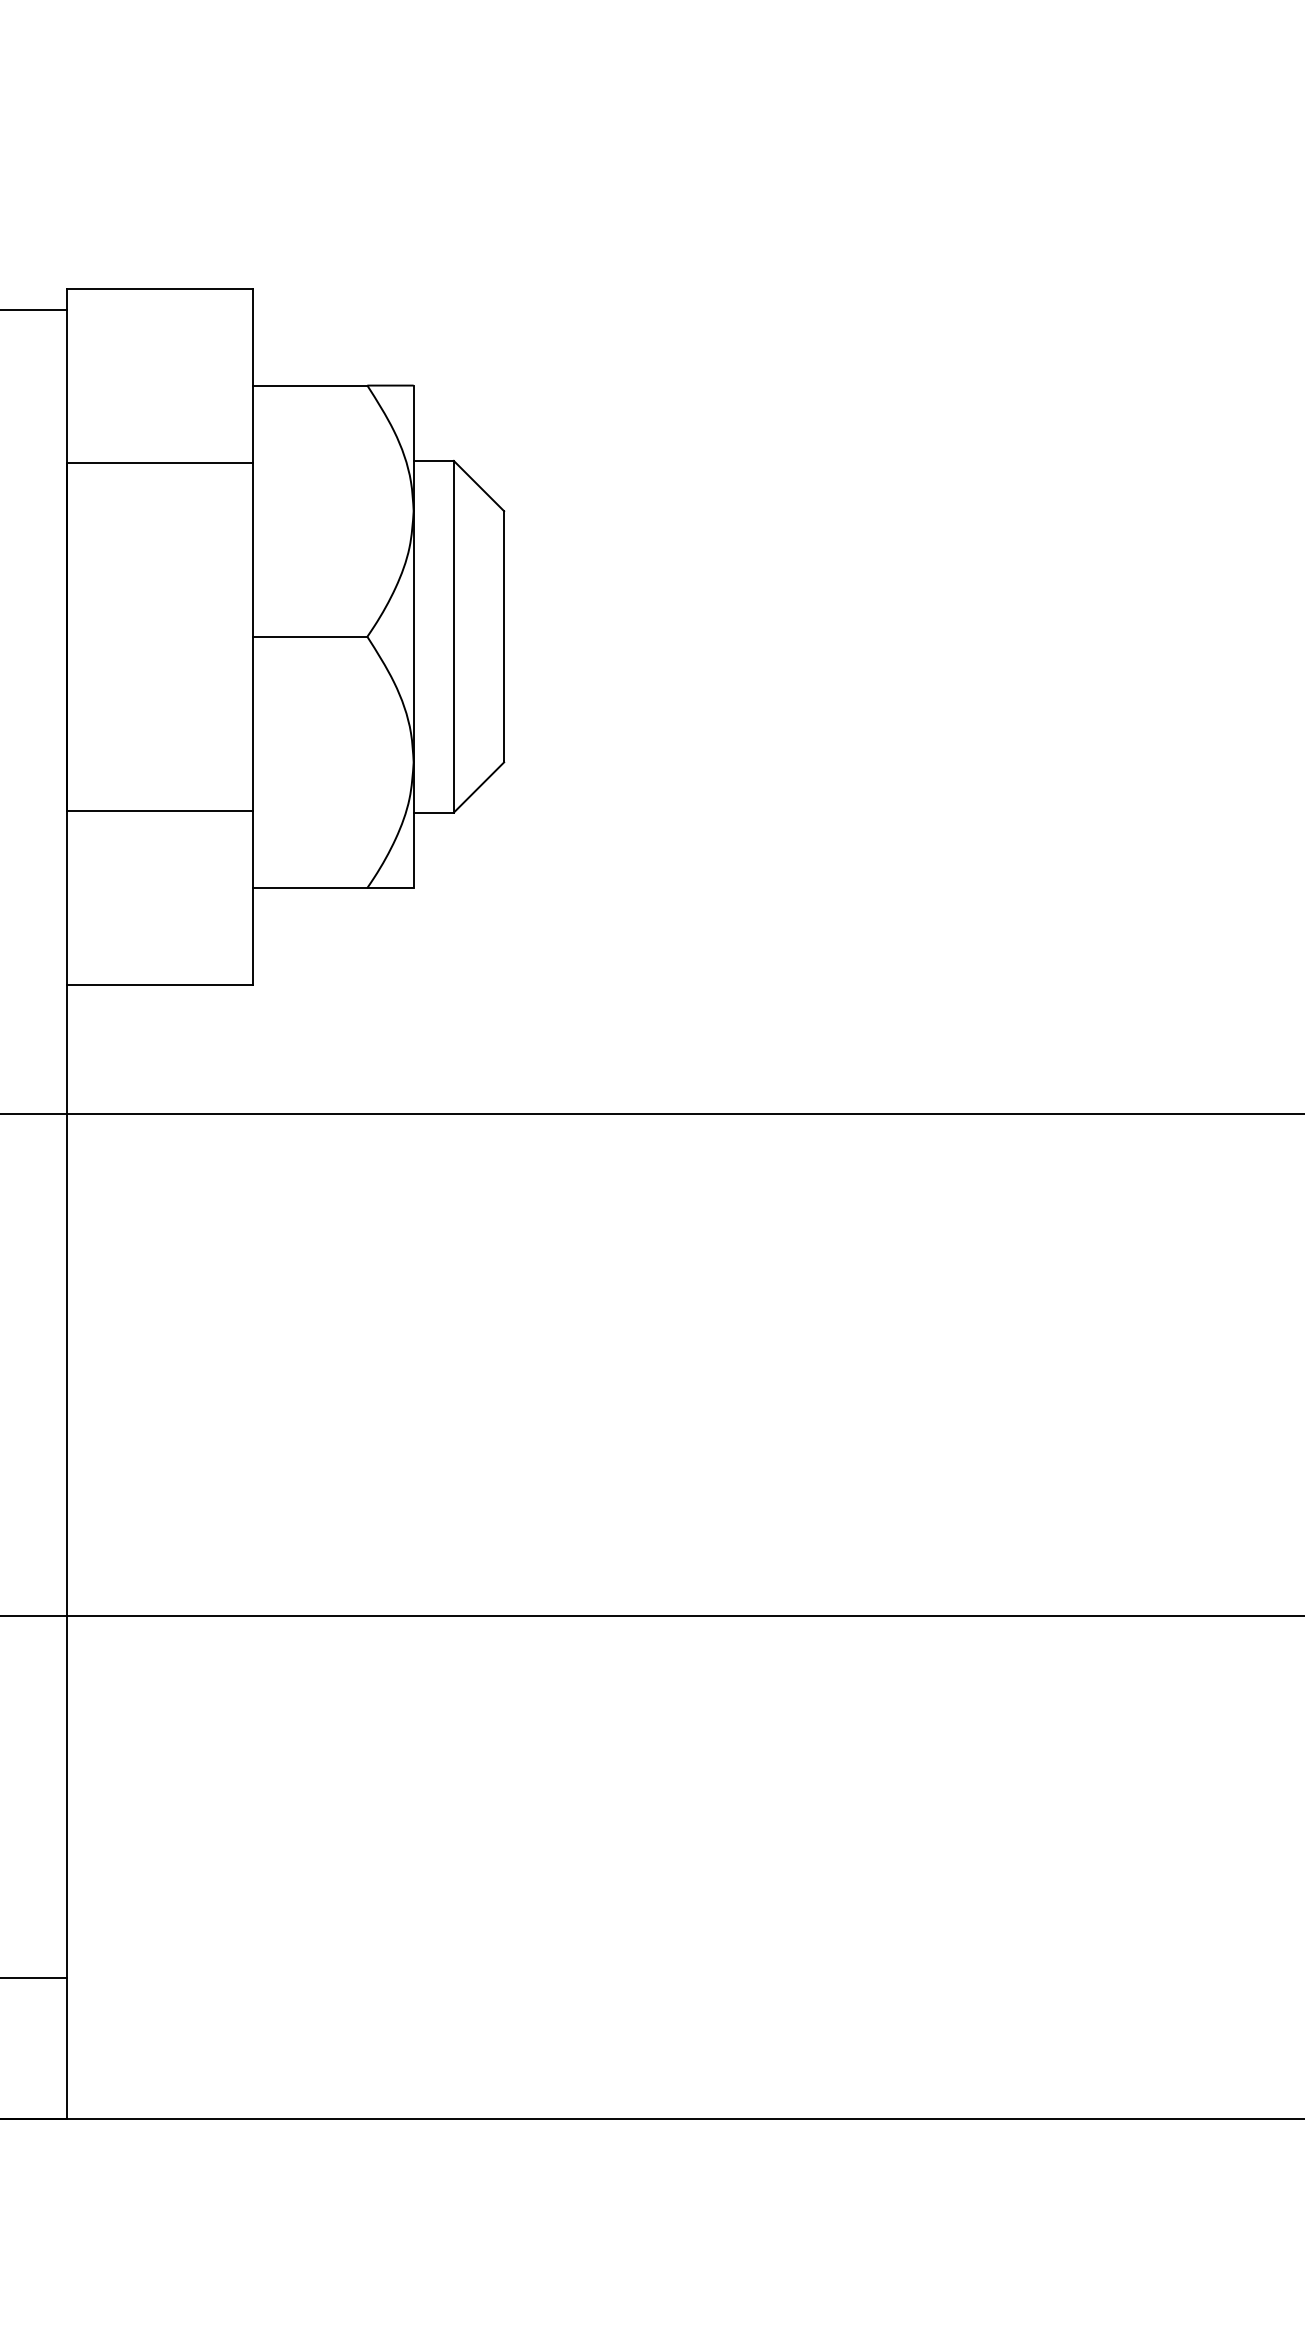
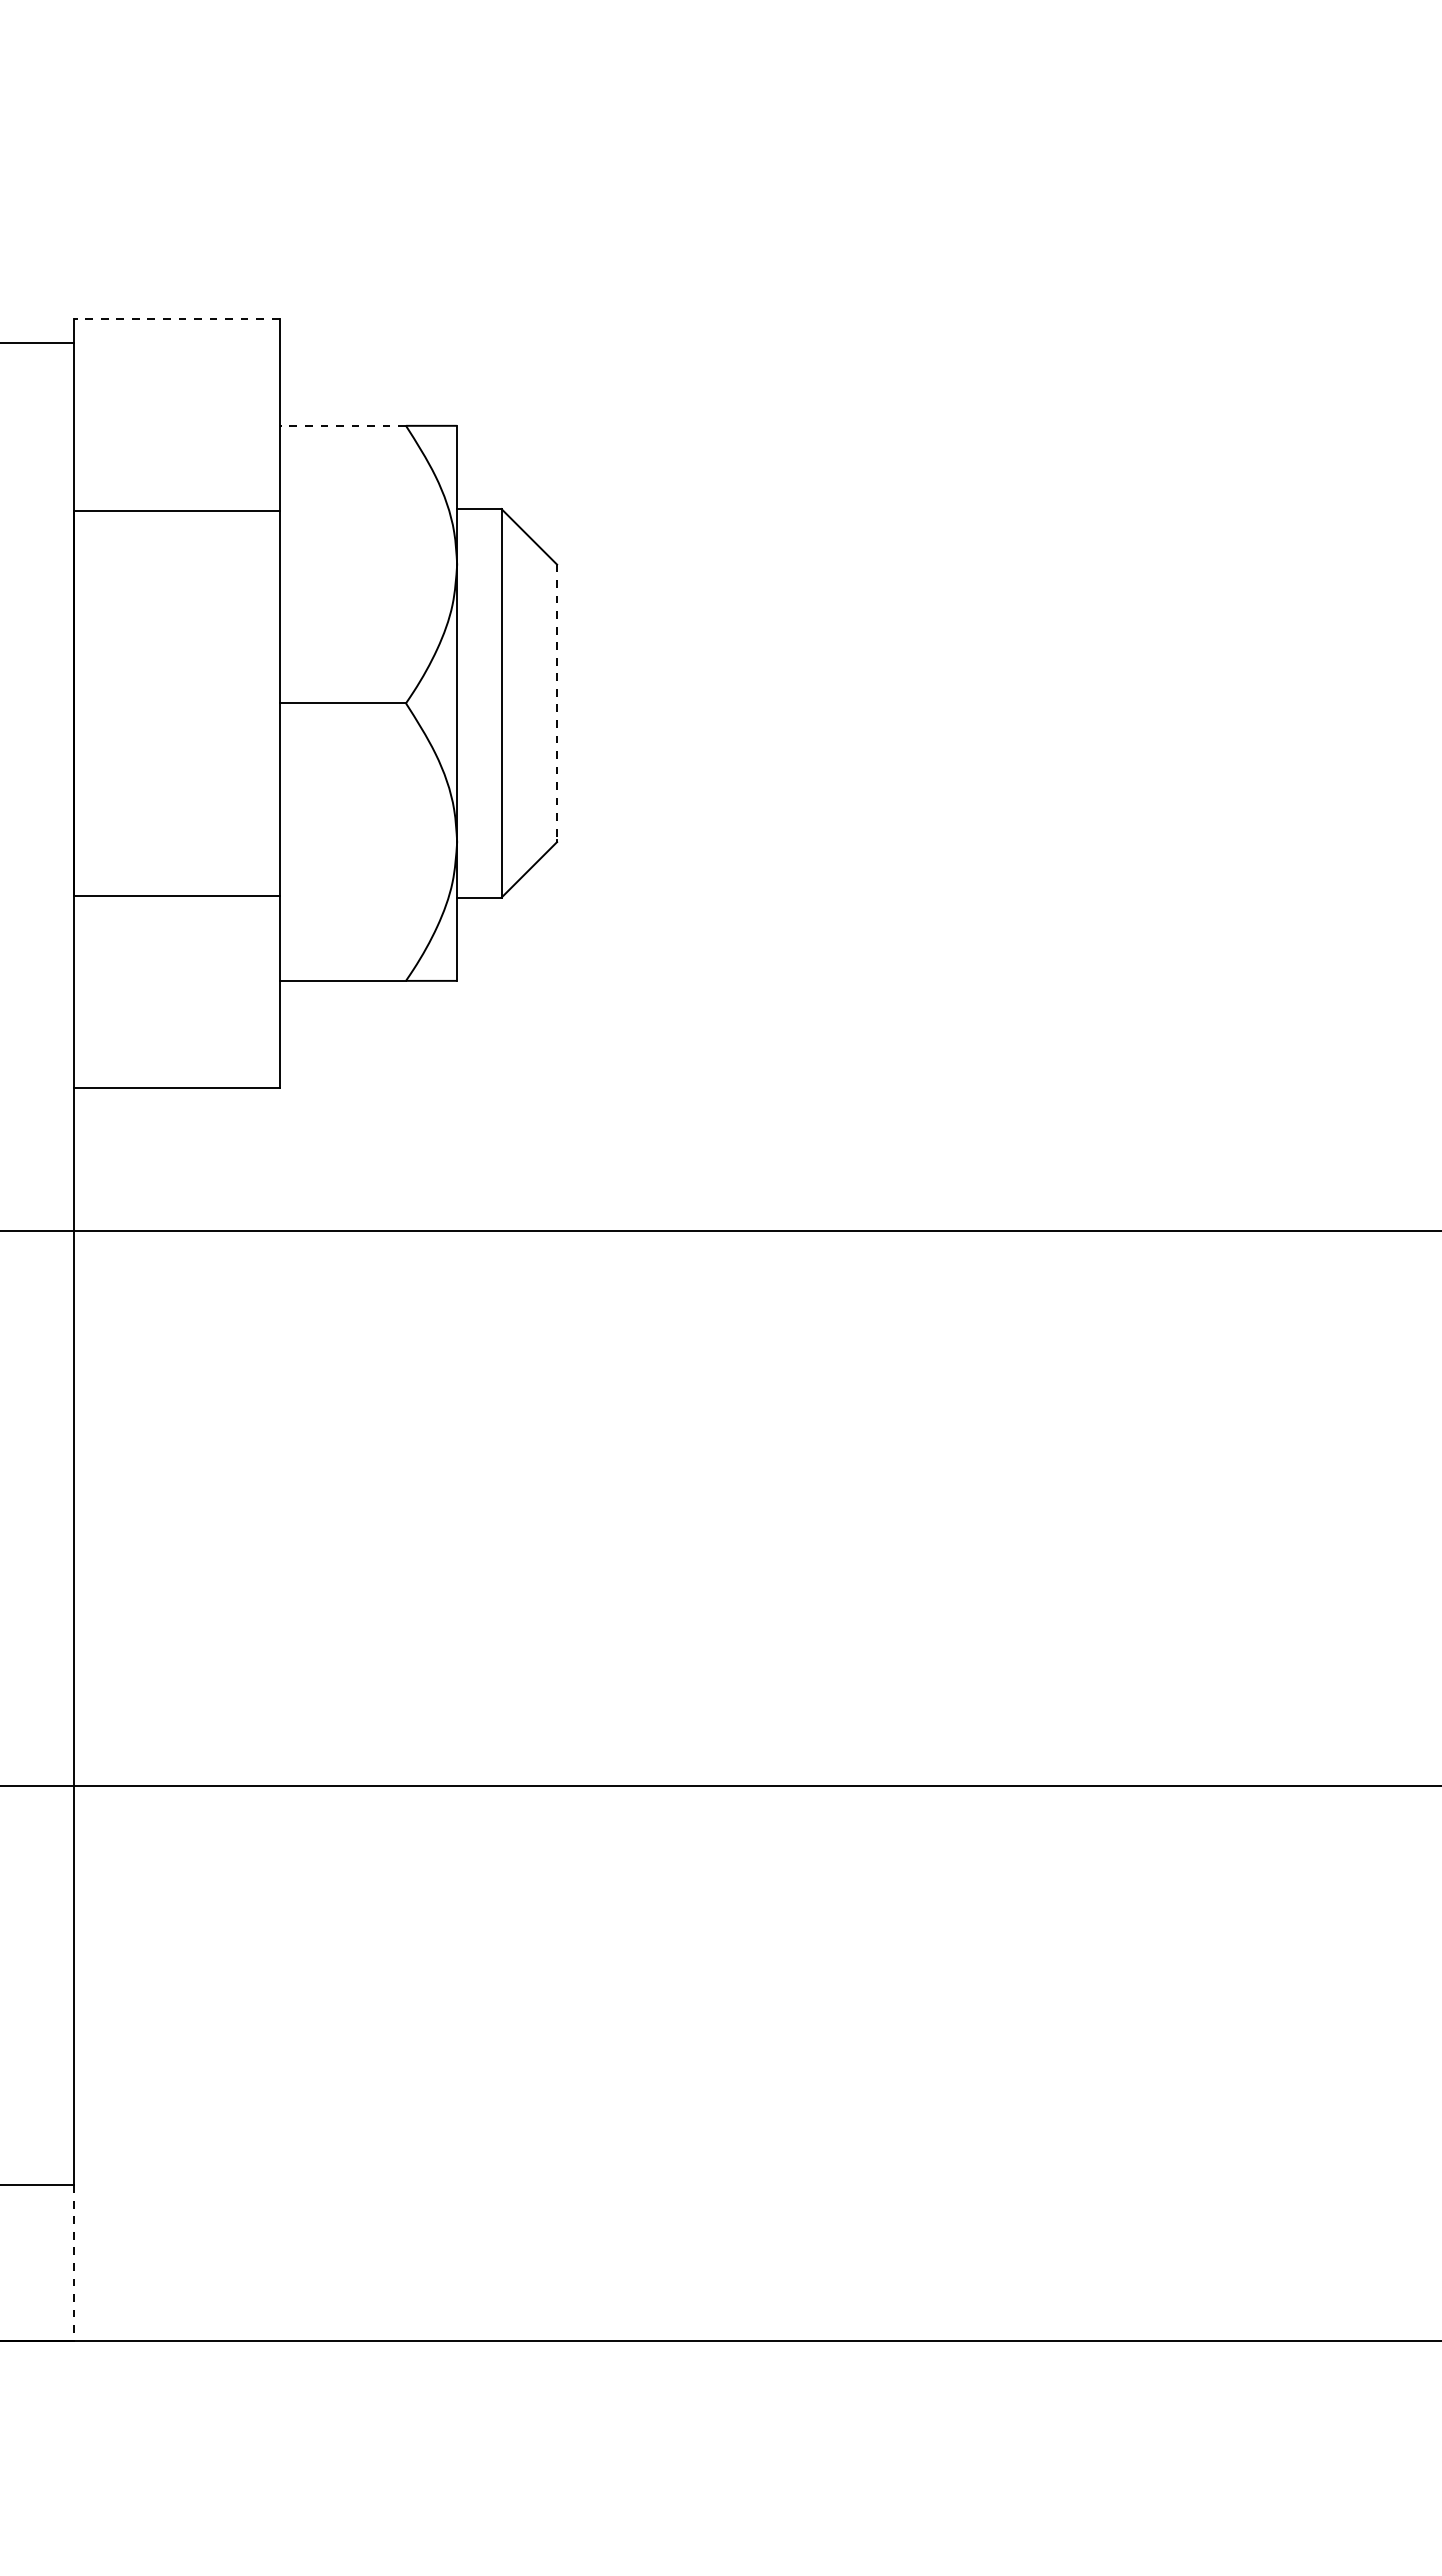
line: (159, 288) -> (176, 318), solid -> dashed
line: (309, 385) -> (342, 425), solid -> dashed
line: (504, 636) -> (557, 702), solid -> dashed
line: (67, 2049) -> (74, 2263), solid -> dashed

